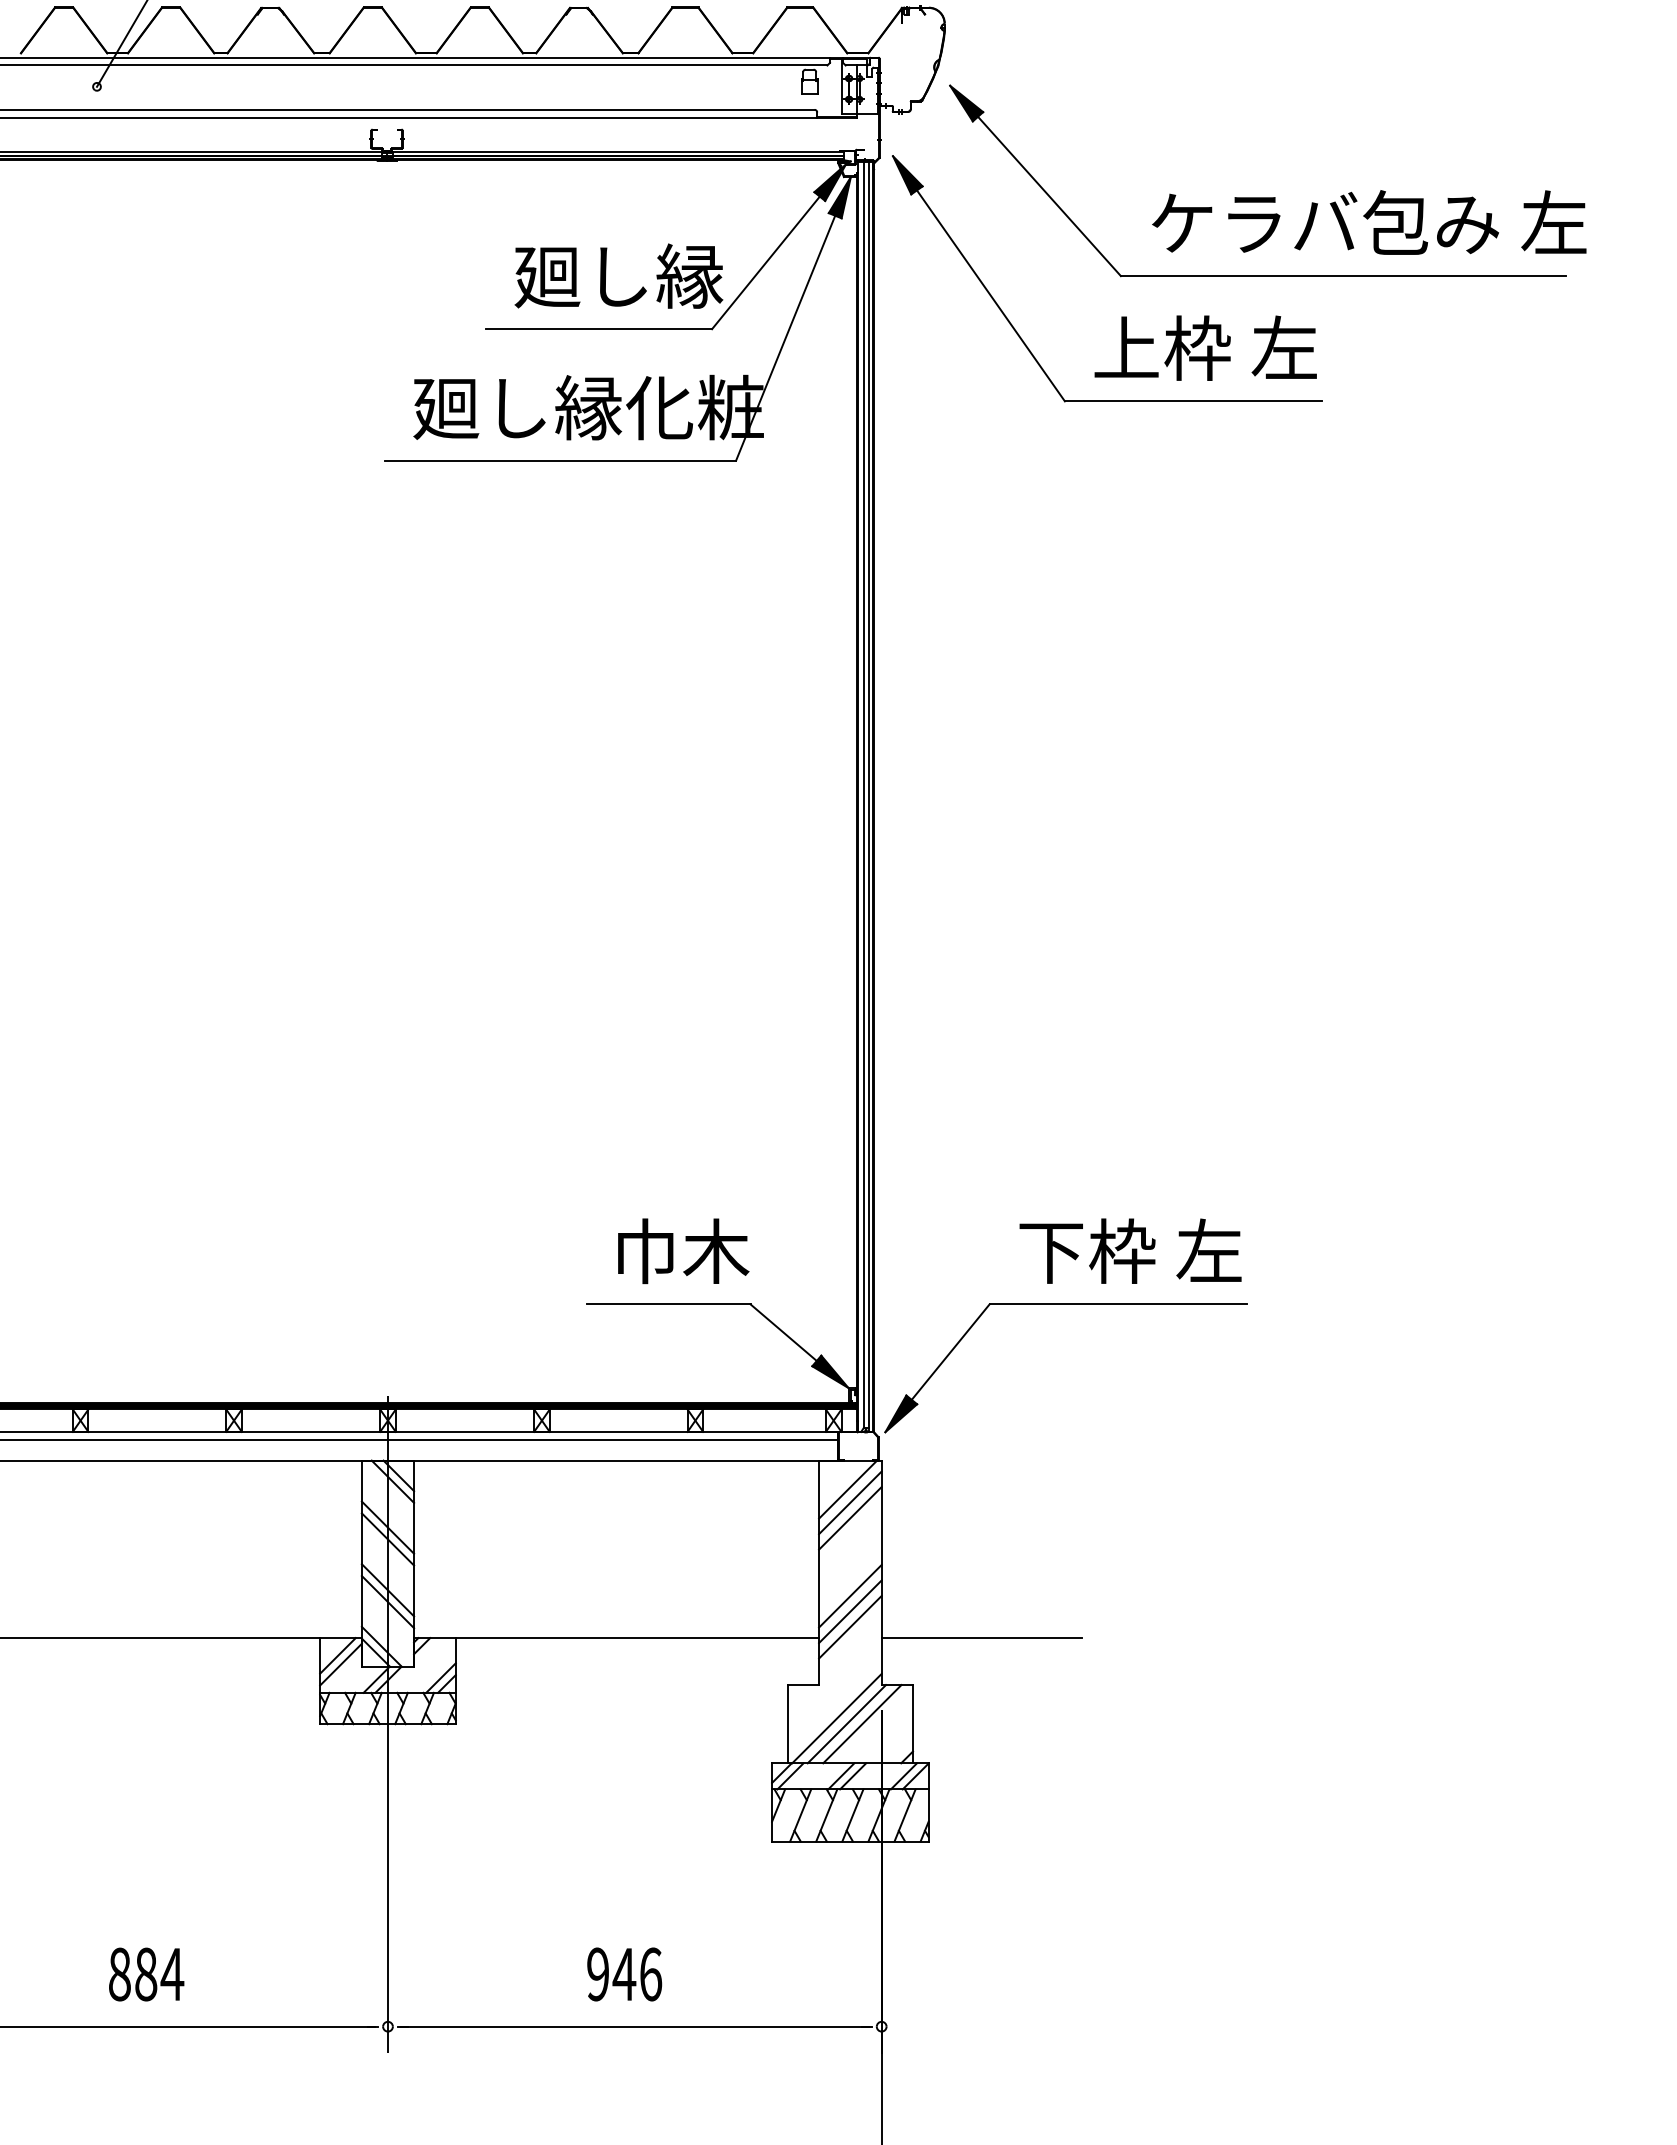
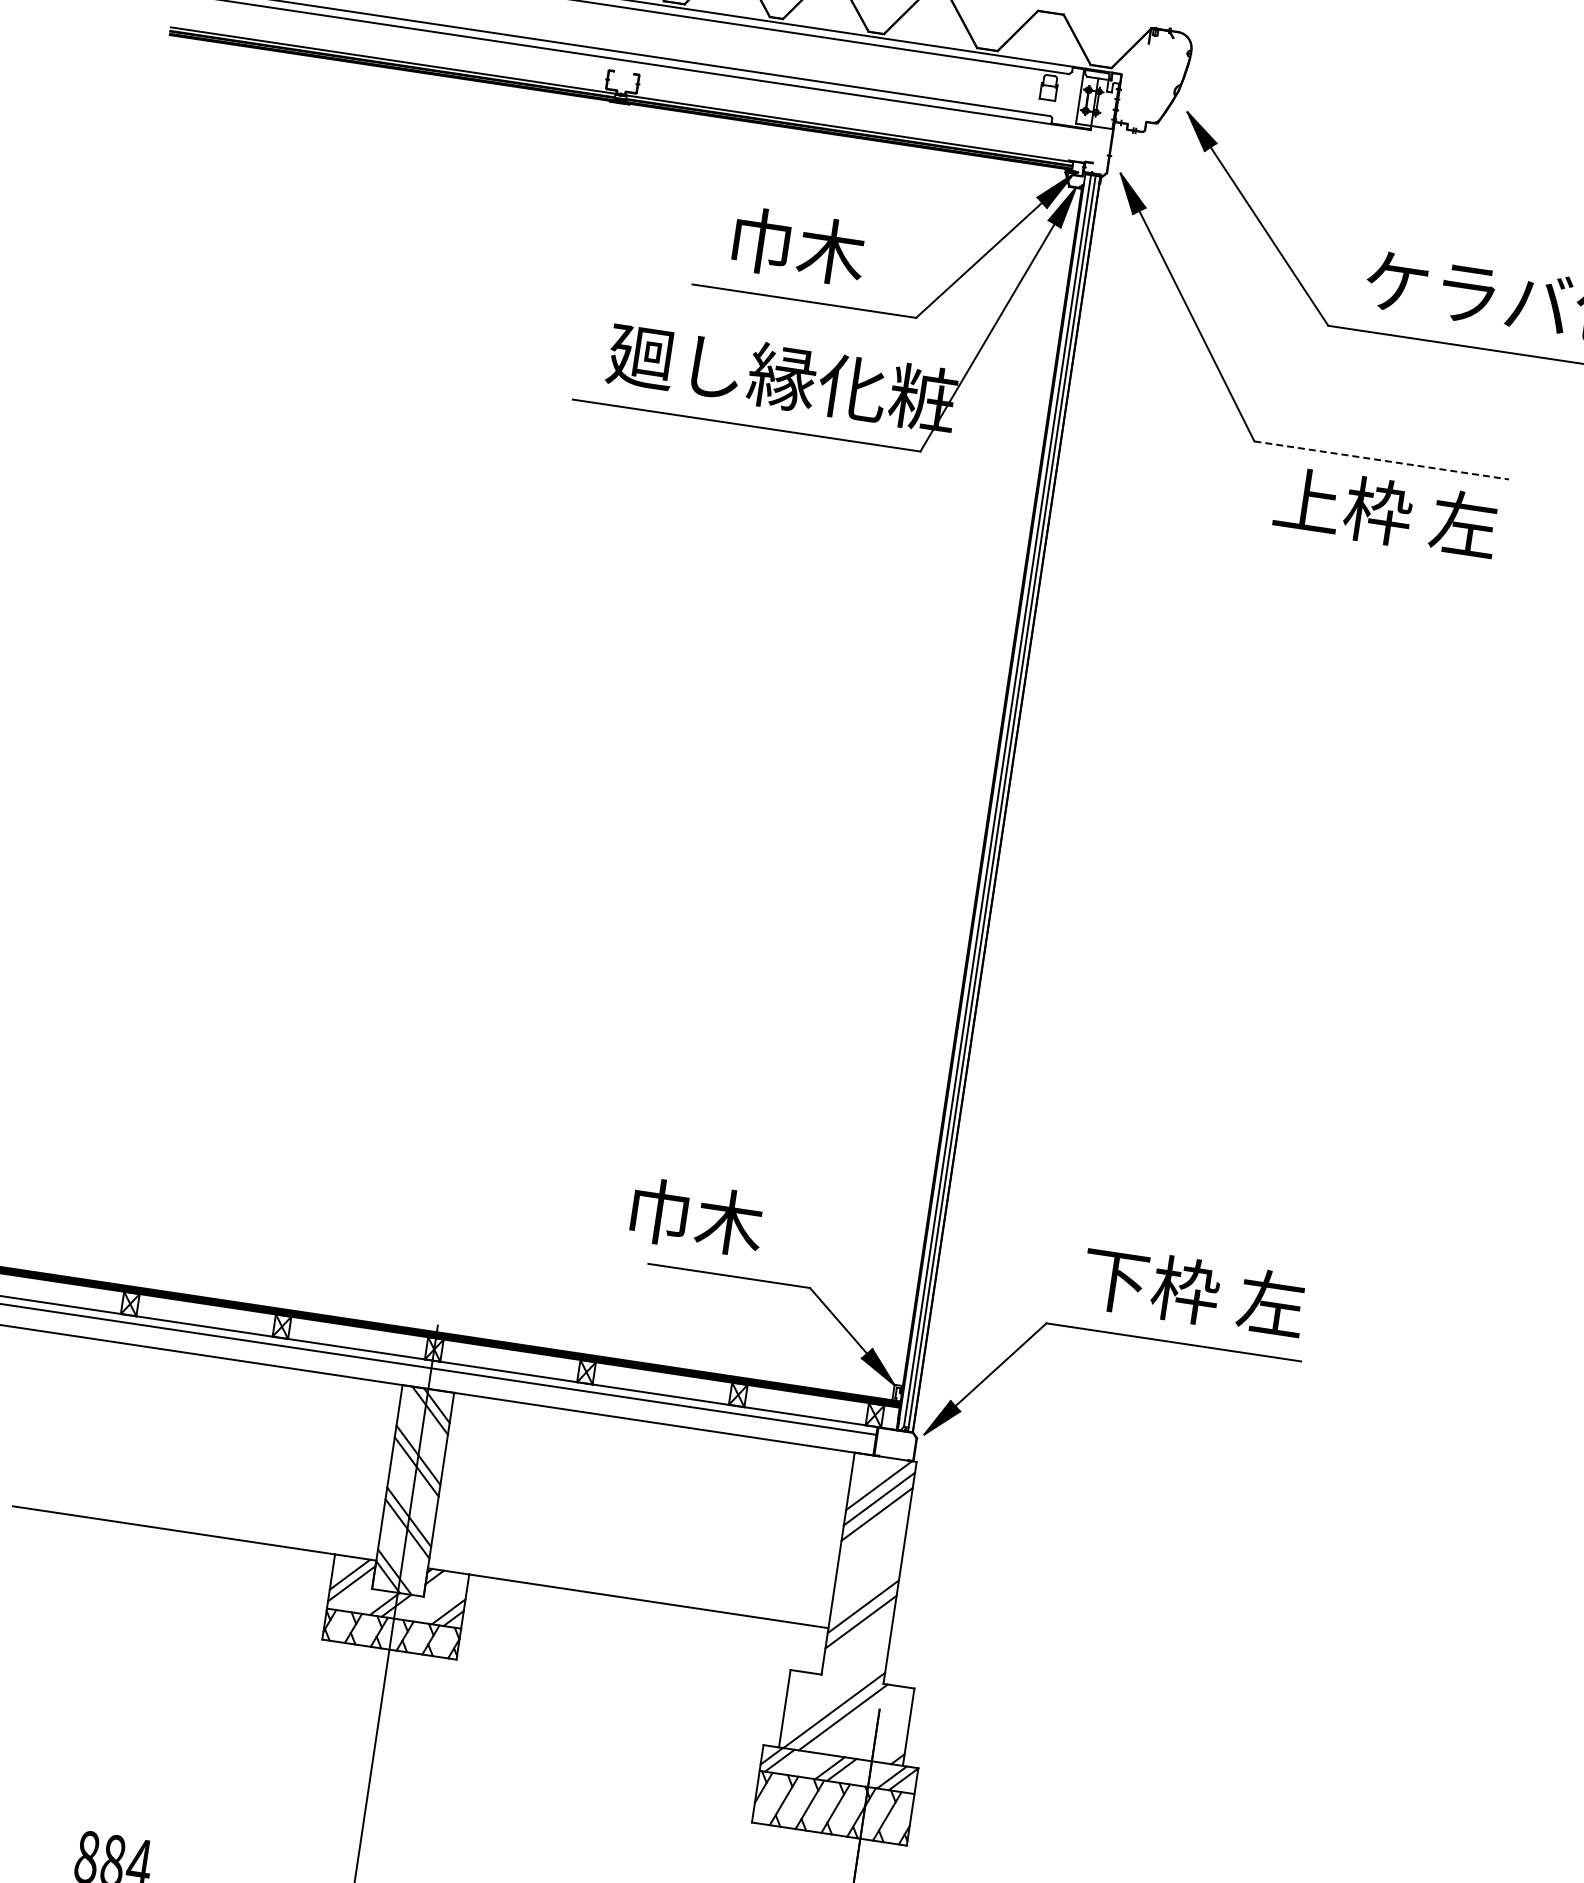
text: (618, 275) -> (831, 250), 廻し縁 -> 巾木
text: (1205, 347) -> (1386, 511), moved
line: (1193, 401) -> (1381, 460), solid -> dashed
text: (683, 1251) -> (697, 1217), moved
line: (850, 1595) -> (865, 1590), removed
line: (981, 1638) -> (989, 1652), removed
line: (862, 1724) -> (858, 1720), removed

